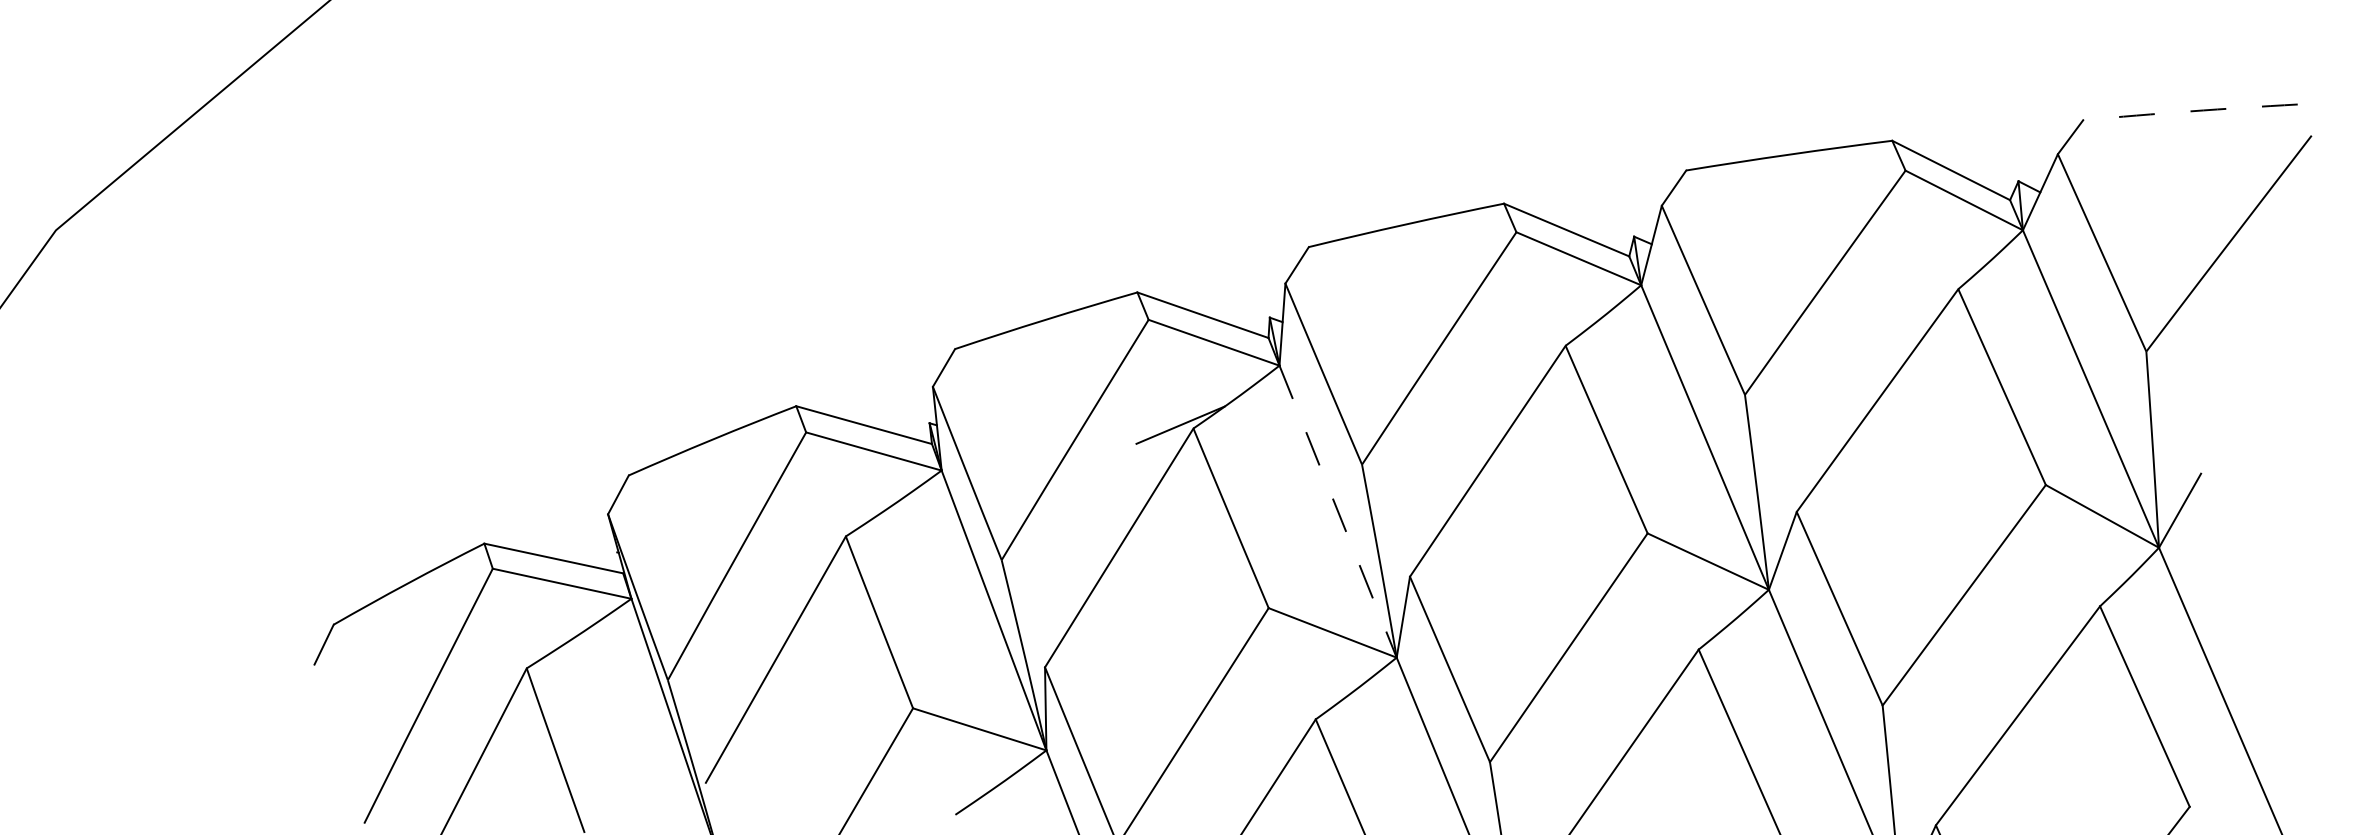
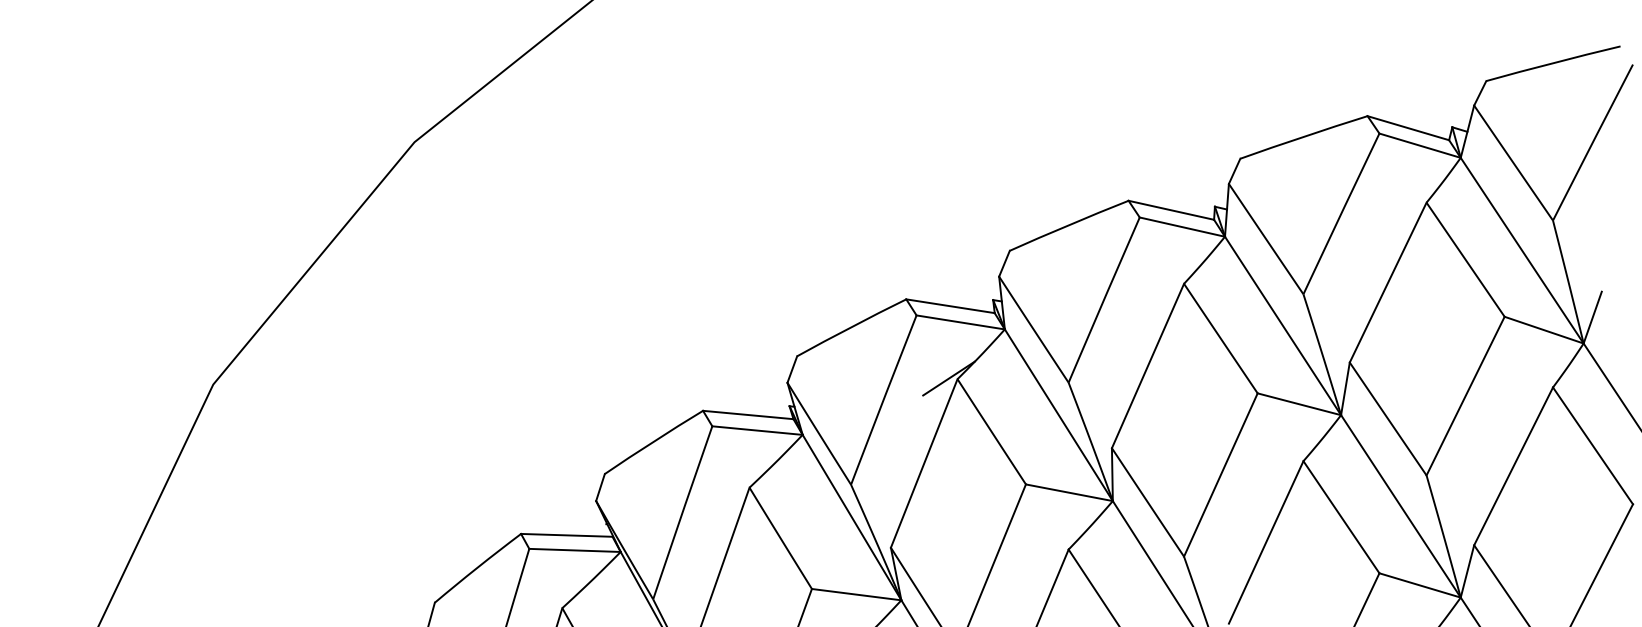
arc: (2190, 111) -> (1553, 63), dashed -> solid
line: (1339, 512) -> (1059, 415), dashed -> solid

